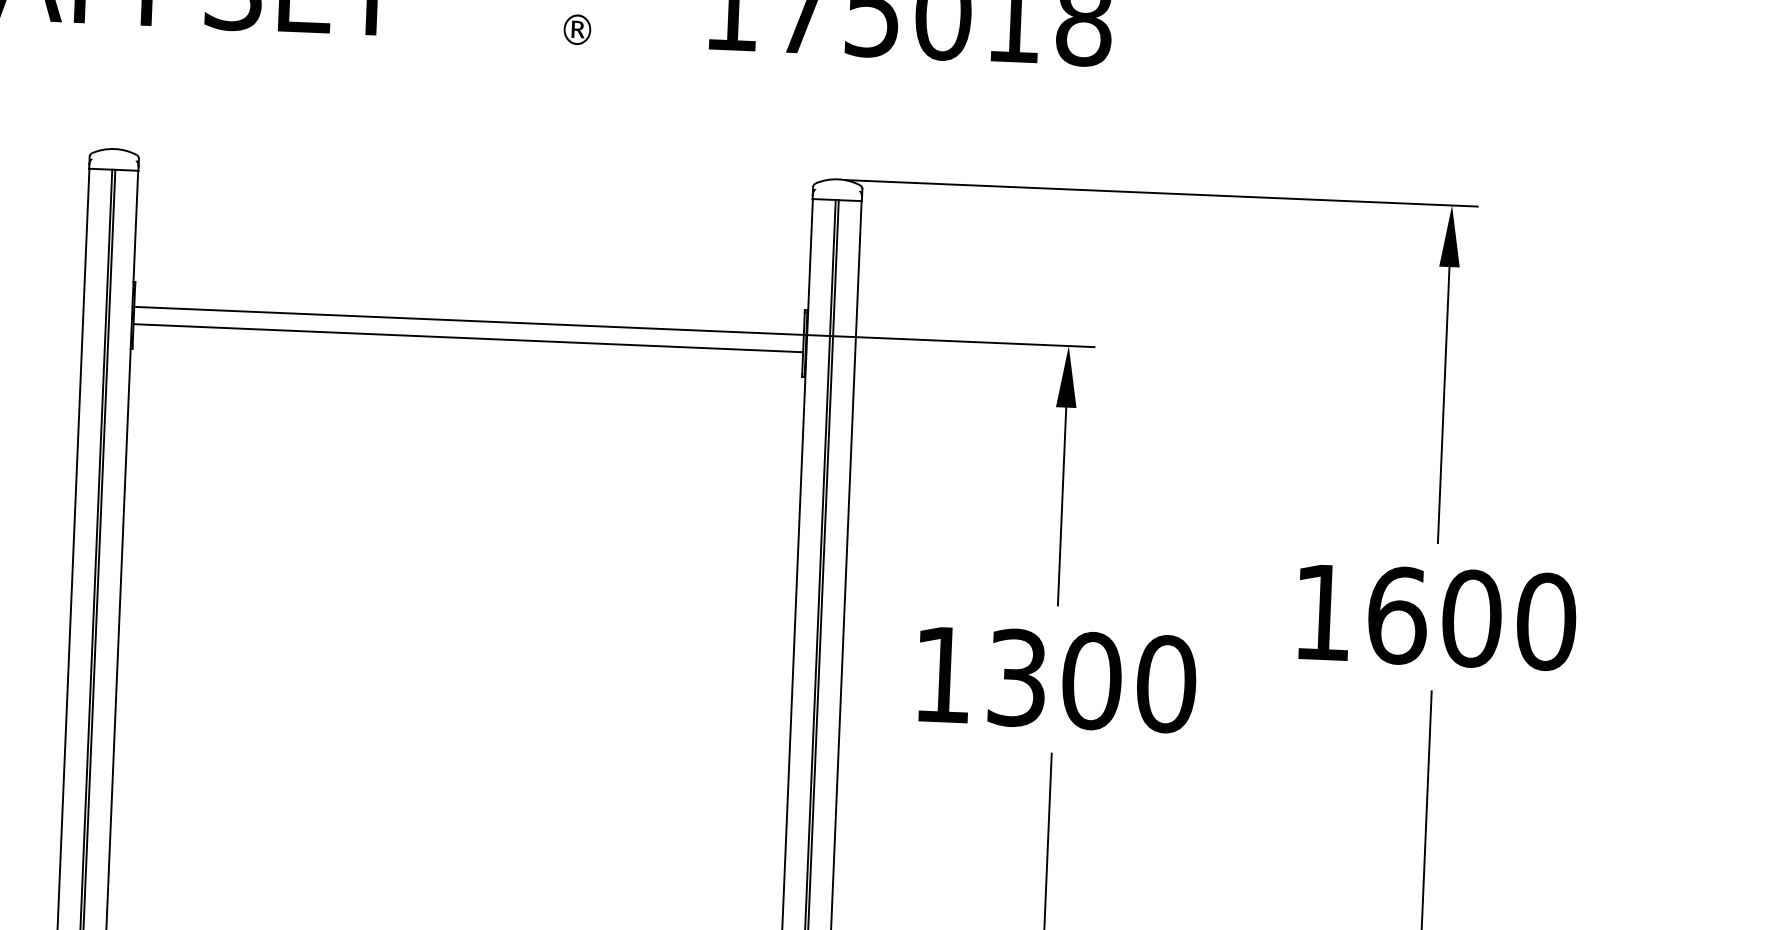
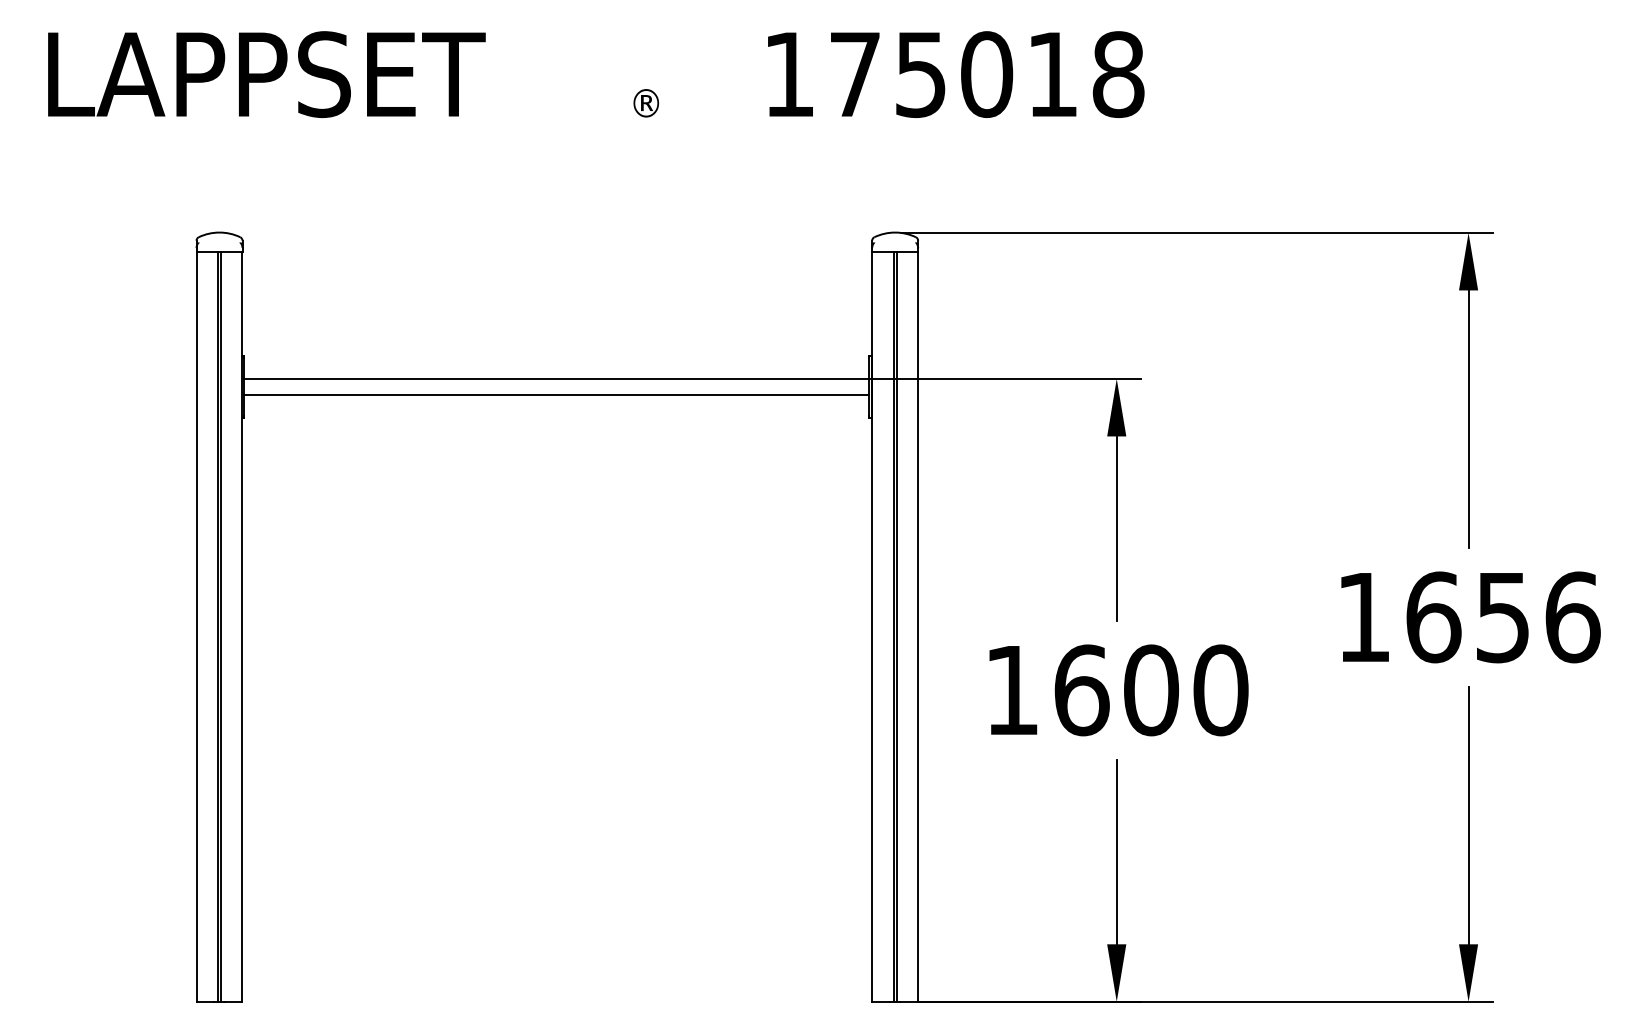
text: (1508, 620) -> (1537, 617), 1600 -> 1656
text: (1017, 678) -> (1081, 690), 1300 -> 1600

